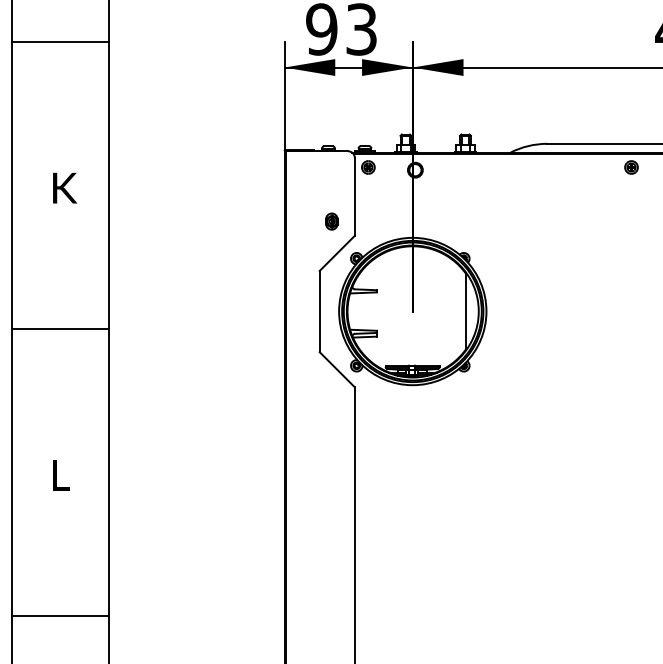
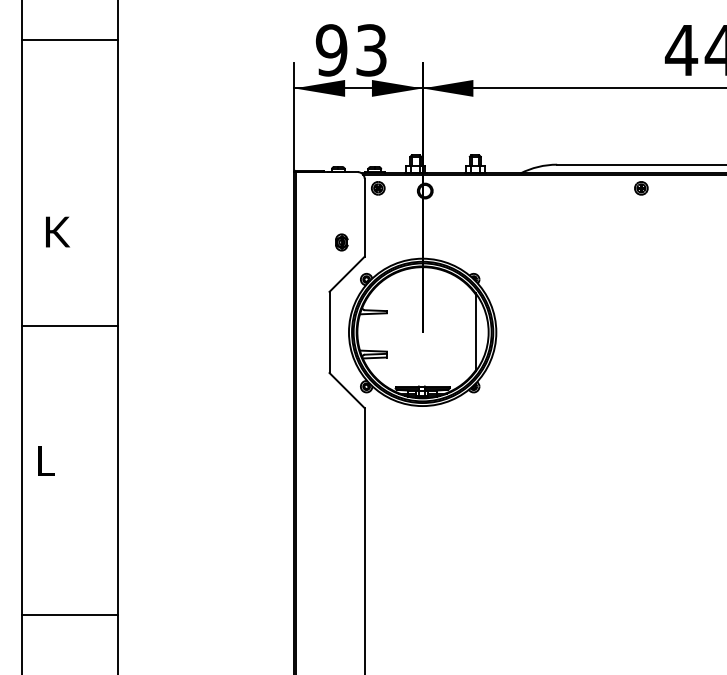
line: (59, 41) -> (69, 39), moved
text: (64, 187) -> (57, 231), moved
line: (59, 328) -> (69, 325), moved
text: (61, 474) -> (46, 460), moved
line: (59, 615) -> (69, 614), moved

